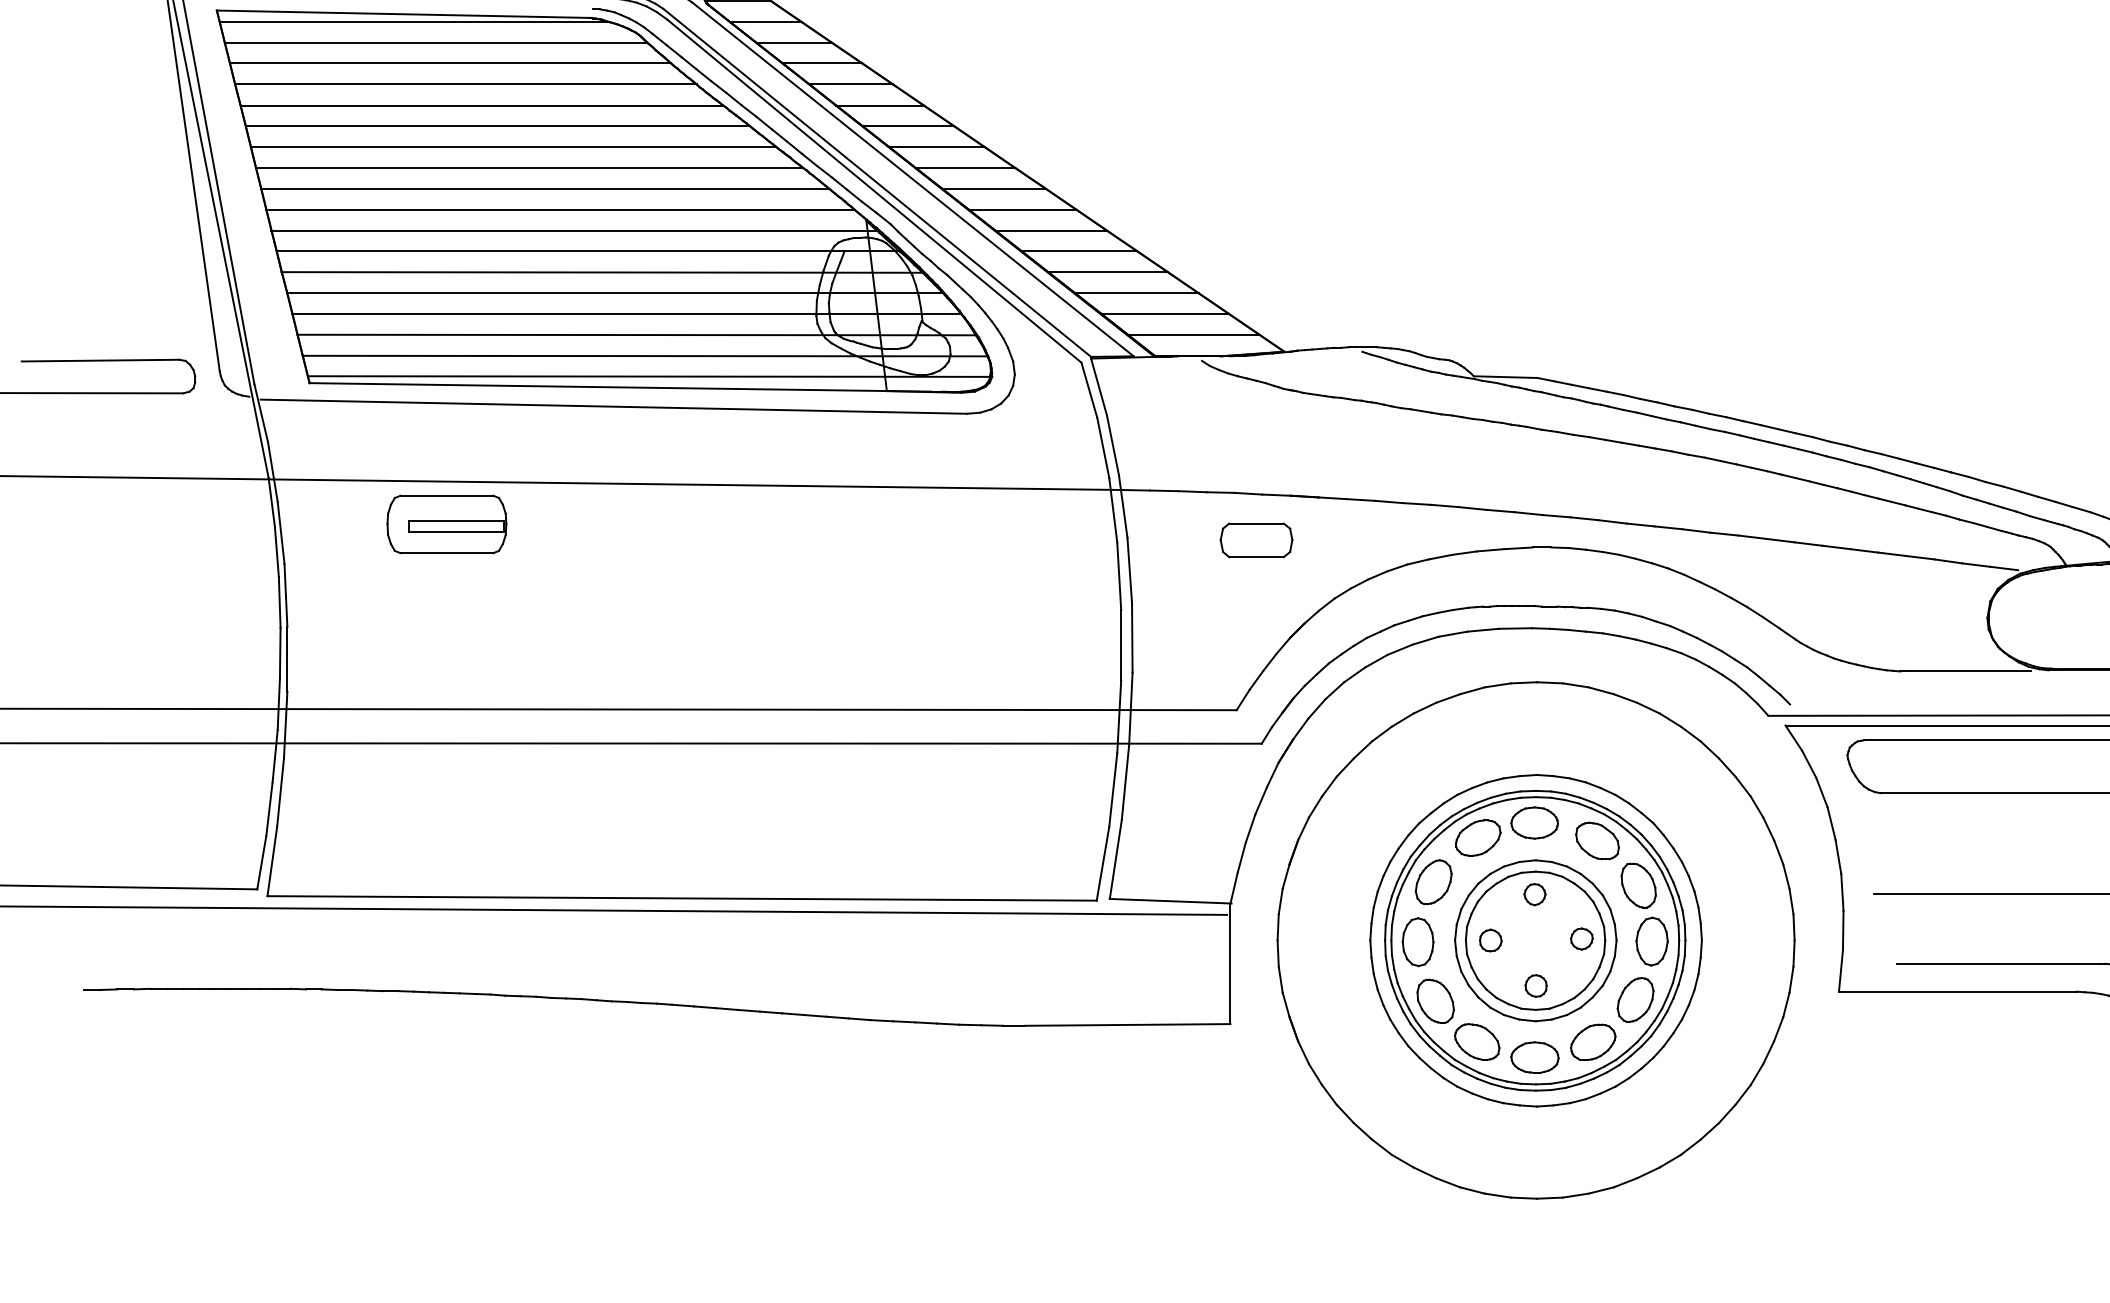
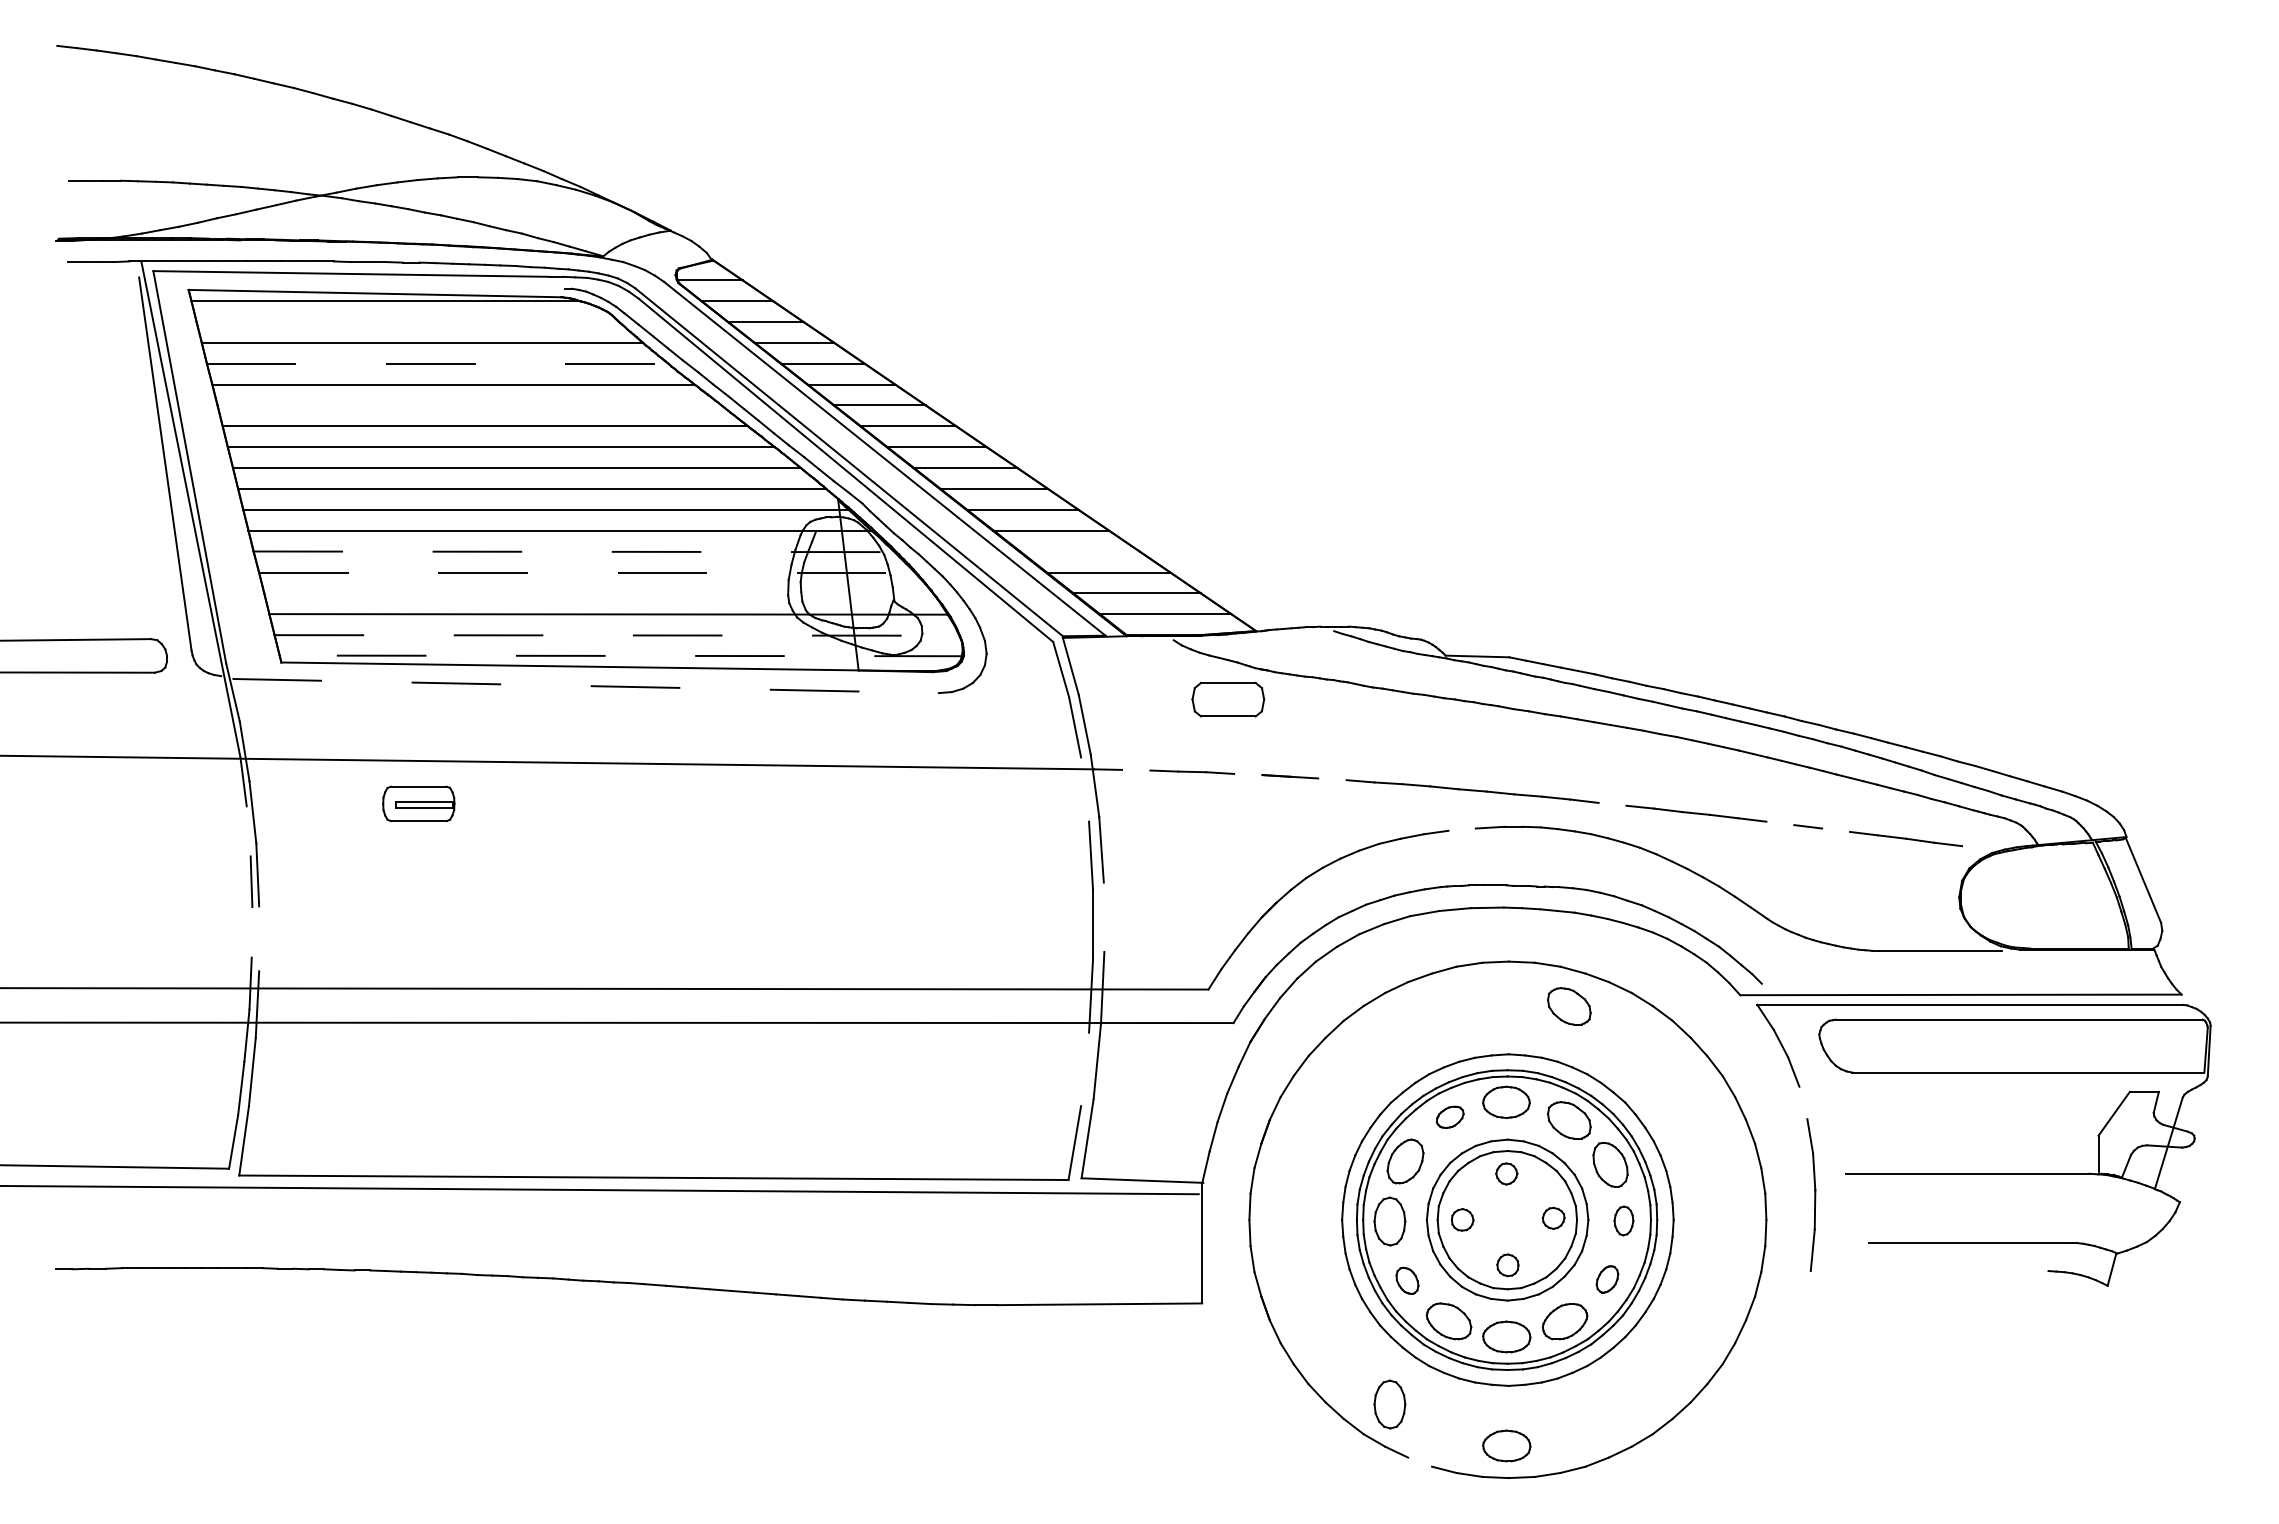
line: (435, 43) -> (407, 322), removed
line: (465, 84) -> (437, 363), solid -> dashed
line: (497, 126) -> (469, 405), removed
line: (603, 272) -> (575, 551), solid -> dashed
line: (1107, 272) -> (1079, 551), removed
line: (616, 293) -> (588, 572), solid -> dashed
line: (626, 314) -> (598, 593), removed
line: (645, 356) -> (617, 635), solid -> dashed
line: (649, 376) -> (621, 655), solid -> dashed
line: (614, 407) -> (586, 686), solid -> dashed
line: (1164, 490) -> (1136, 769), removed
line: (1276, 495) -> (1248, 774), removed
line: (1360, 500) -> (1332, 779), removed
line: (1113, 510) -> (1085, 789), removed
part: (446, 524) -> (418, 803), size x0.6
line: (1640, 524) -> (1612, 803), removed
part: (1256, 540) -> (1228, 699), moved
line: (1808, 544) -> (1780, 823), removed
line: (1489, 550) -> (1461, 829), removed
line: (1864, 550) -> (1836, 829), removed
line: (276, 552) -> (248, 831), removed
line: (2003, 568) -> (1975, 847), removed
line: (1131, 637) -> (1103, 916), removed
line: (279, 653) -> (251, 932), removed
line: (287, 659) -> (259, 938), removed
part: (1597, 727) -> (1569, 1006), added
line: (1113, 790) -> (1085, 1069), removed
line: (1831, 823) -> (1803, 1102), removed
part: (1478, 837) -> (1450, 1116), size x0.6
part: (1651, 941) -> (1623, 1220), size x0.6
line: (1957, 992) -> (1929, 1271), removed
part: (1635, 1000) -> (1607, 1279), size x0.6
part: (1435, 1001) -> (1407, 1280), size x0.6
part: (1417, 1125) -> (1389, 1404), added
part: (1534, 1166) -> (1506, 1445), added
line: (1448, 1182) -> (1420, 1461), removed

